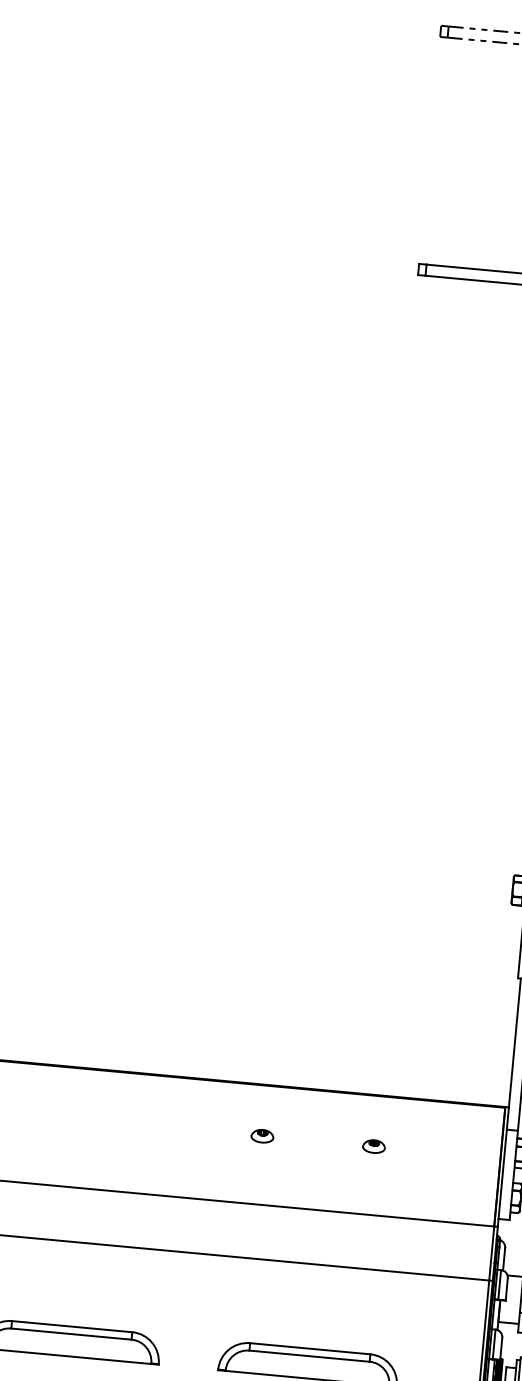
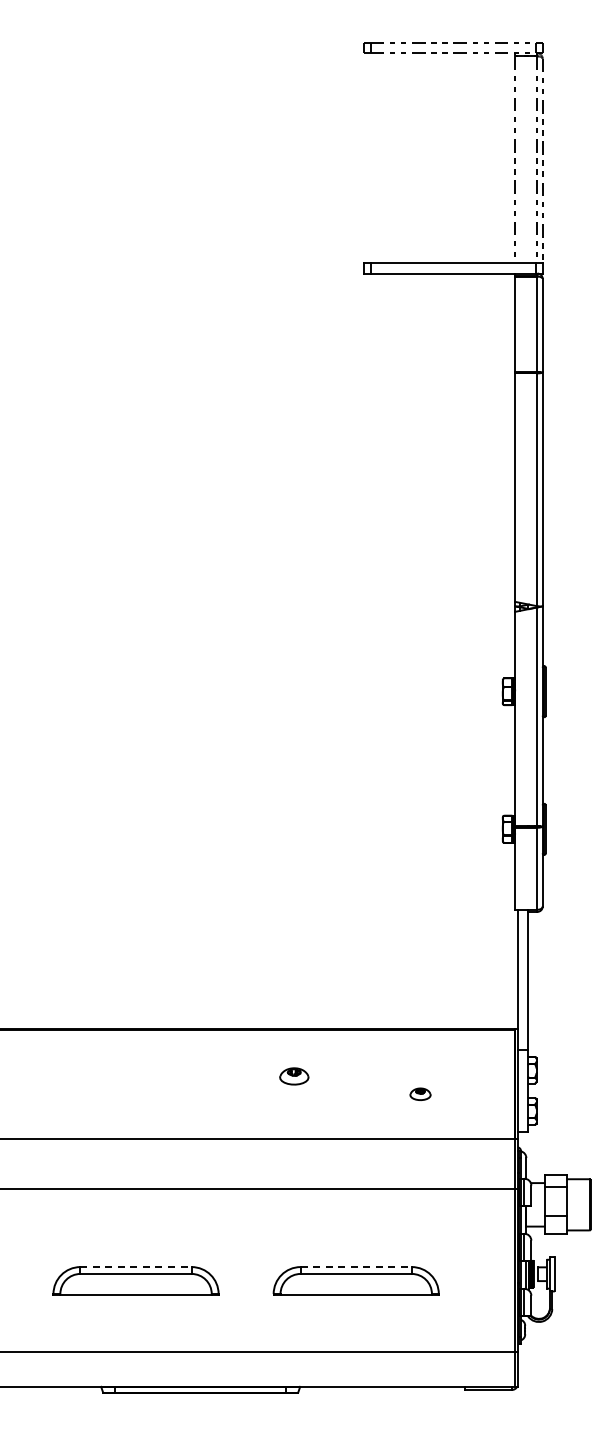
part: (262, 1135) -> (294, 1075), size x1.4
part: (374, 1145) -> (420, 1093), moved
line: (72, 1327) -> (136, 1267), solid -> dashed
line: (310, 1349) -> (356, 1267), solid -> dashed

